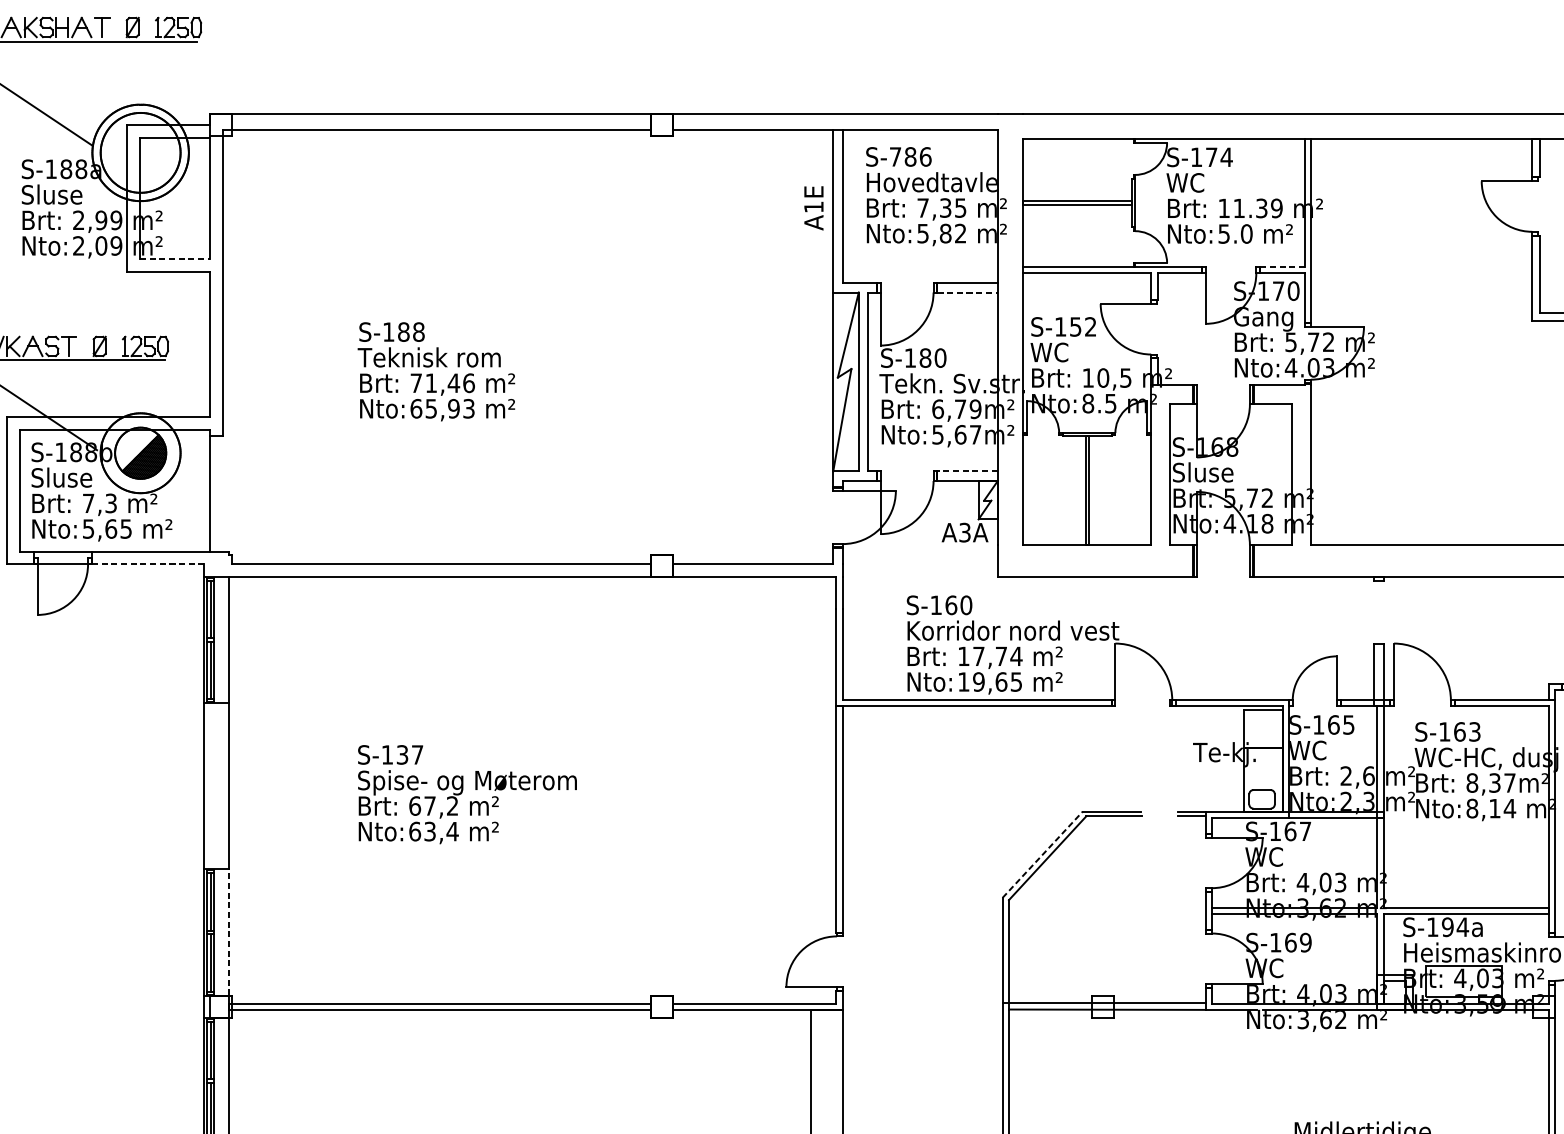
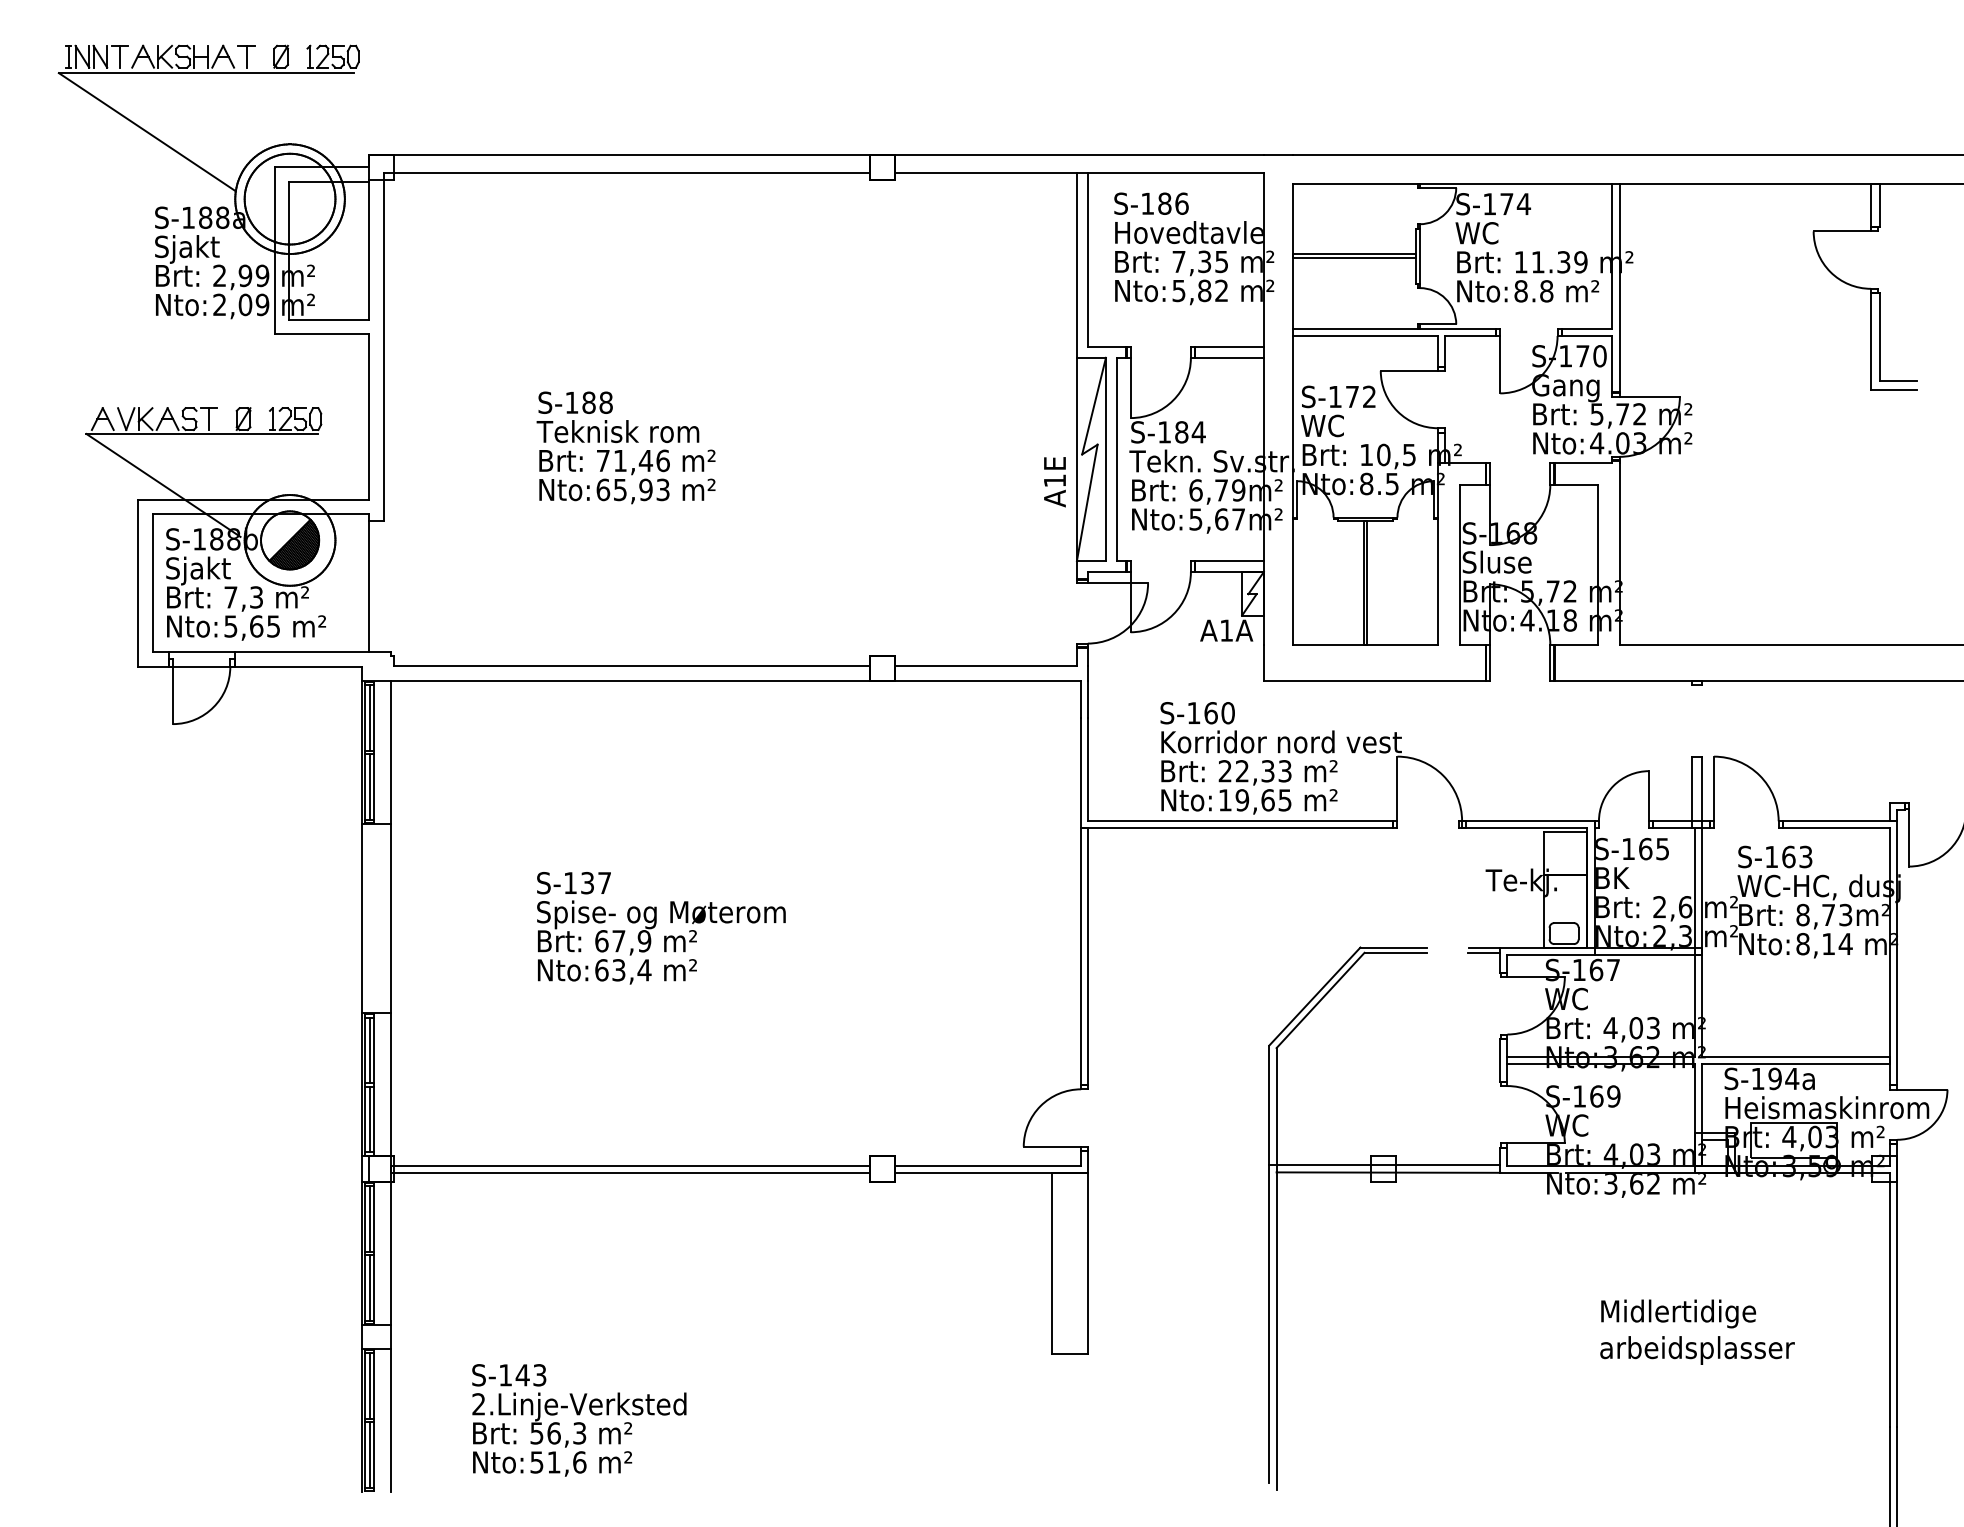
text: (895, 156) -> (1147, 203), S-786 -> S-186
text: (58, 197) -> (196, 249), Sluse -> Sjakt
text: (813, 208) -> (1054, 482), moved
text: (1235, 234) -> (1533, 291), 5.0 -> 8.8
line: (175, 258) -> (329, 319), dashed -> solid
line: (1282, 266) -> (1587, 328), dashed -> solid
line: (968, 292) -> (1230, 357), dashed -> solid
text: (1075, 327) -> (1352, 397), S-152 -> S-172
text: (940, 358) -> (1198, 432), S-180 -> S-184
line: (967, 471) -> (1229, 561), dashed -> solid
text: (67, 479) -> (207, 570), Sluse -> Sjakt
text: (964, 532) -> (1226, 630), A3A -> A1A
line: (148, 564) -> (298, 666), dashed -> solid
text: (990, 656) -> (1255, 771), 17,74 -> 22,33
text: (1308, 750) -> (1616, 878), WC -> BK
text: (1502, 782) -> (1837, 914), 8,37m² -> 8,73m²
text: (452, 806) -> (644, 941), 67,2 -> 67,9
line: (1042, 854) -> (1314, 996), dashed -> solid
line: (229, 932) -> (390, 1084), dashed -> solid

